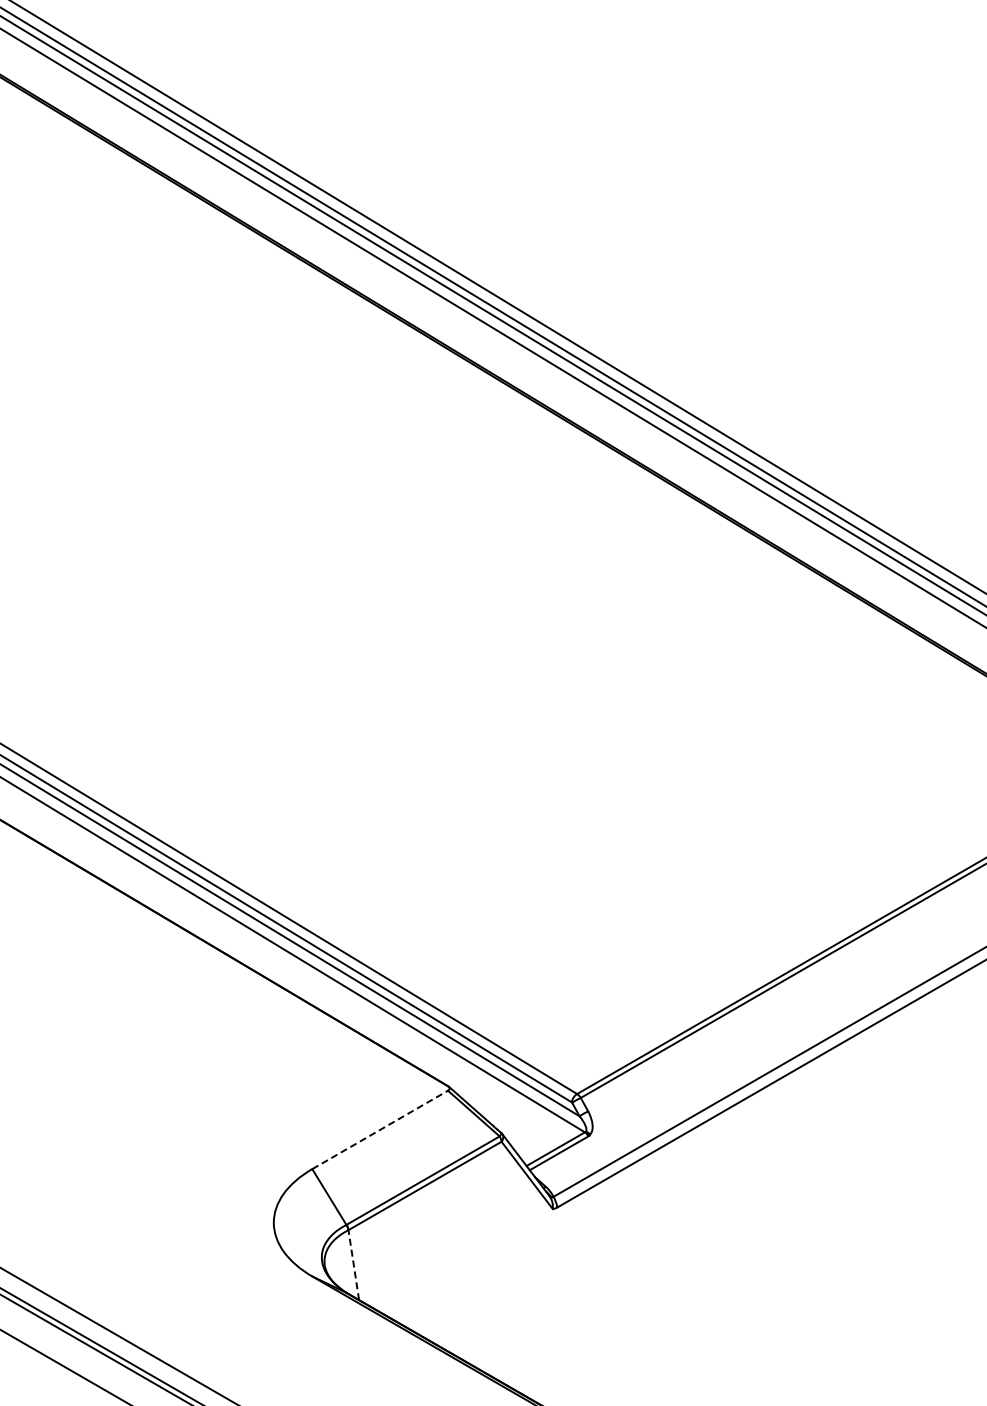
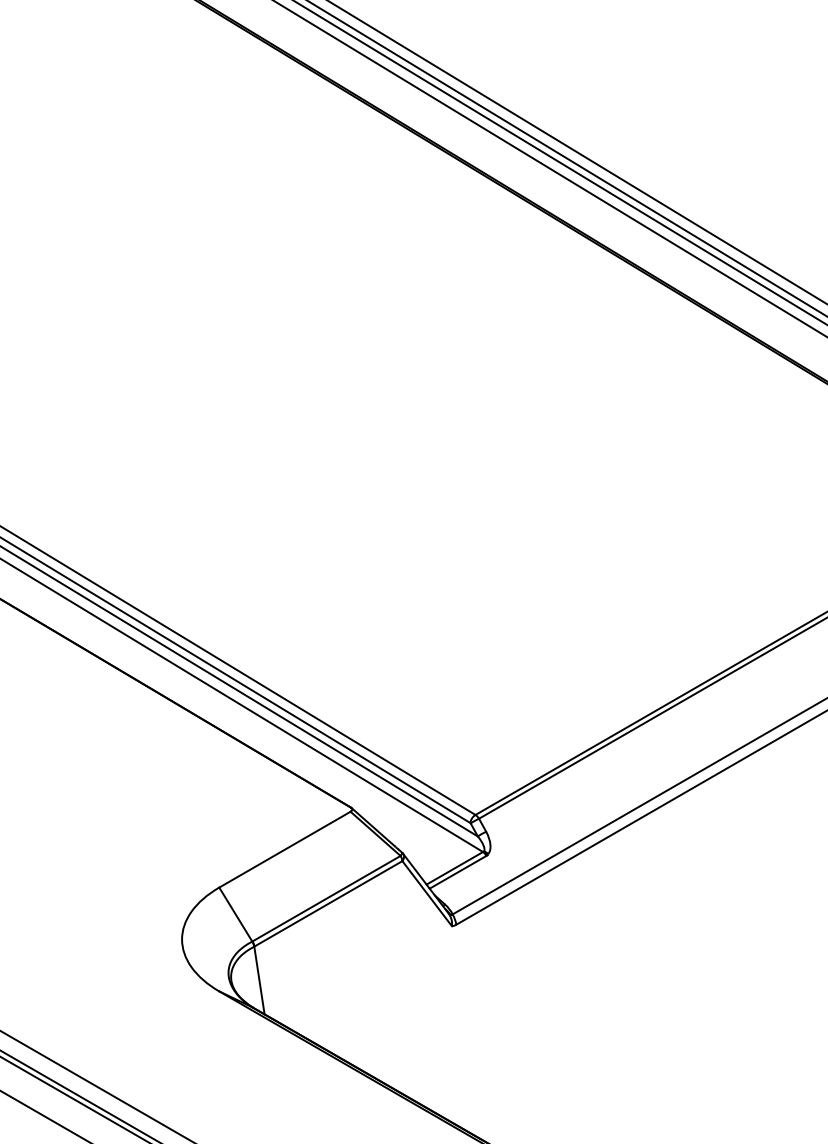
line: (380, 1129) -> (285, 849), dashed -> solid
line: (353, 1264) -> (259, 979), dashed -> solid

